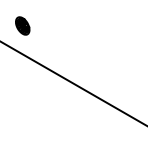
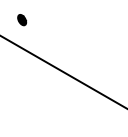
part: (22, 25) -> (21, 19), size x0.6

